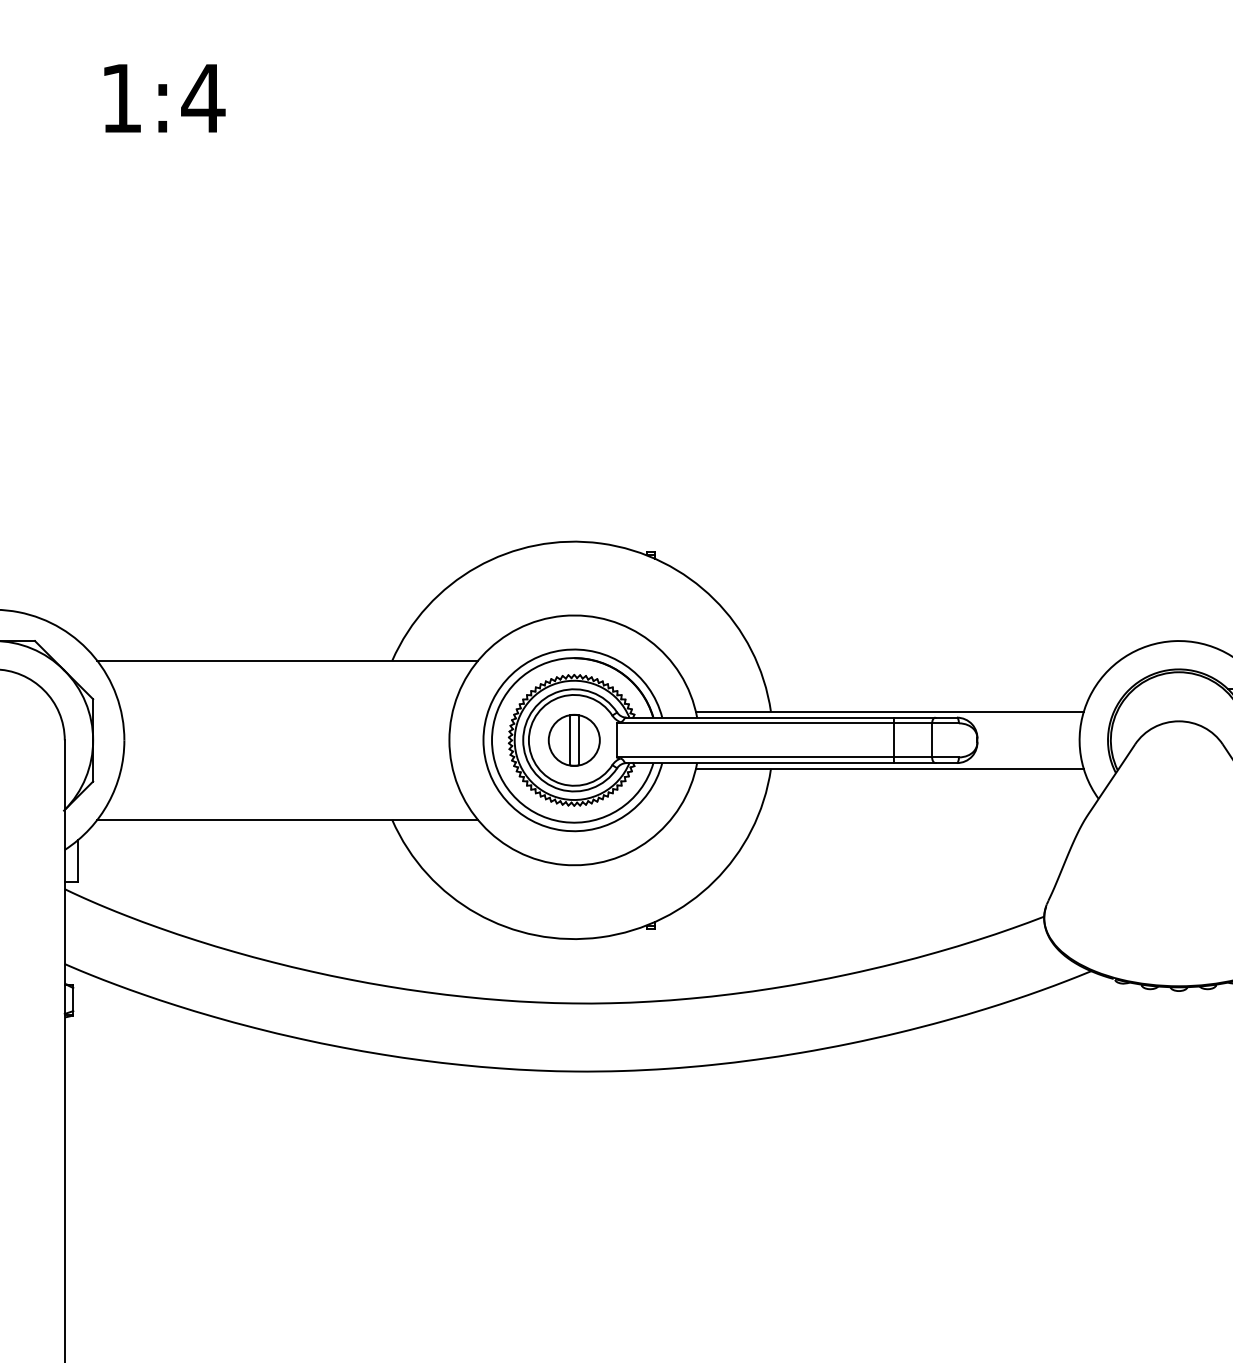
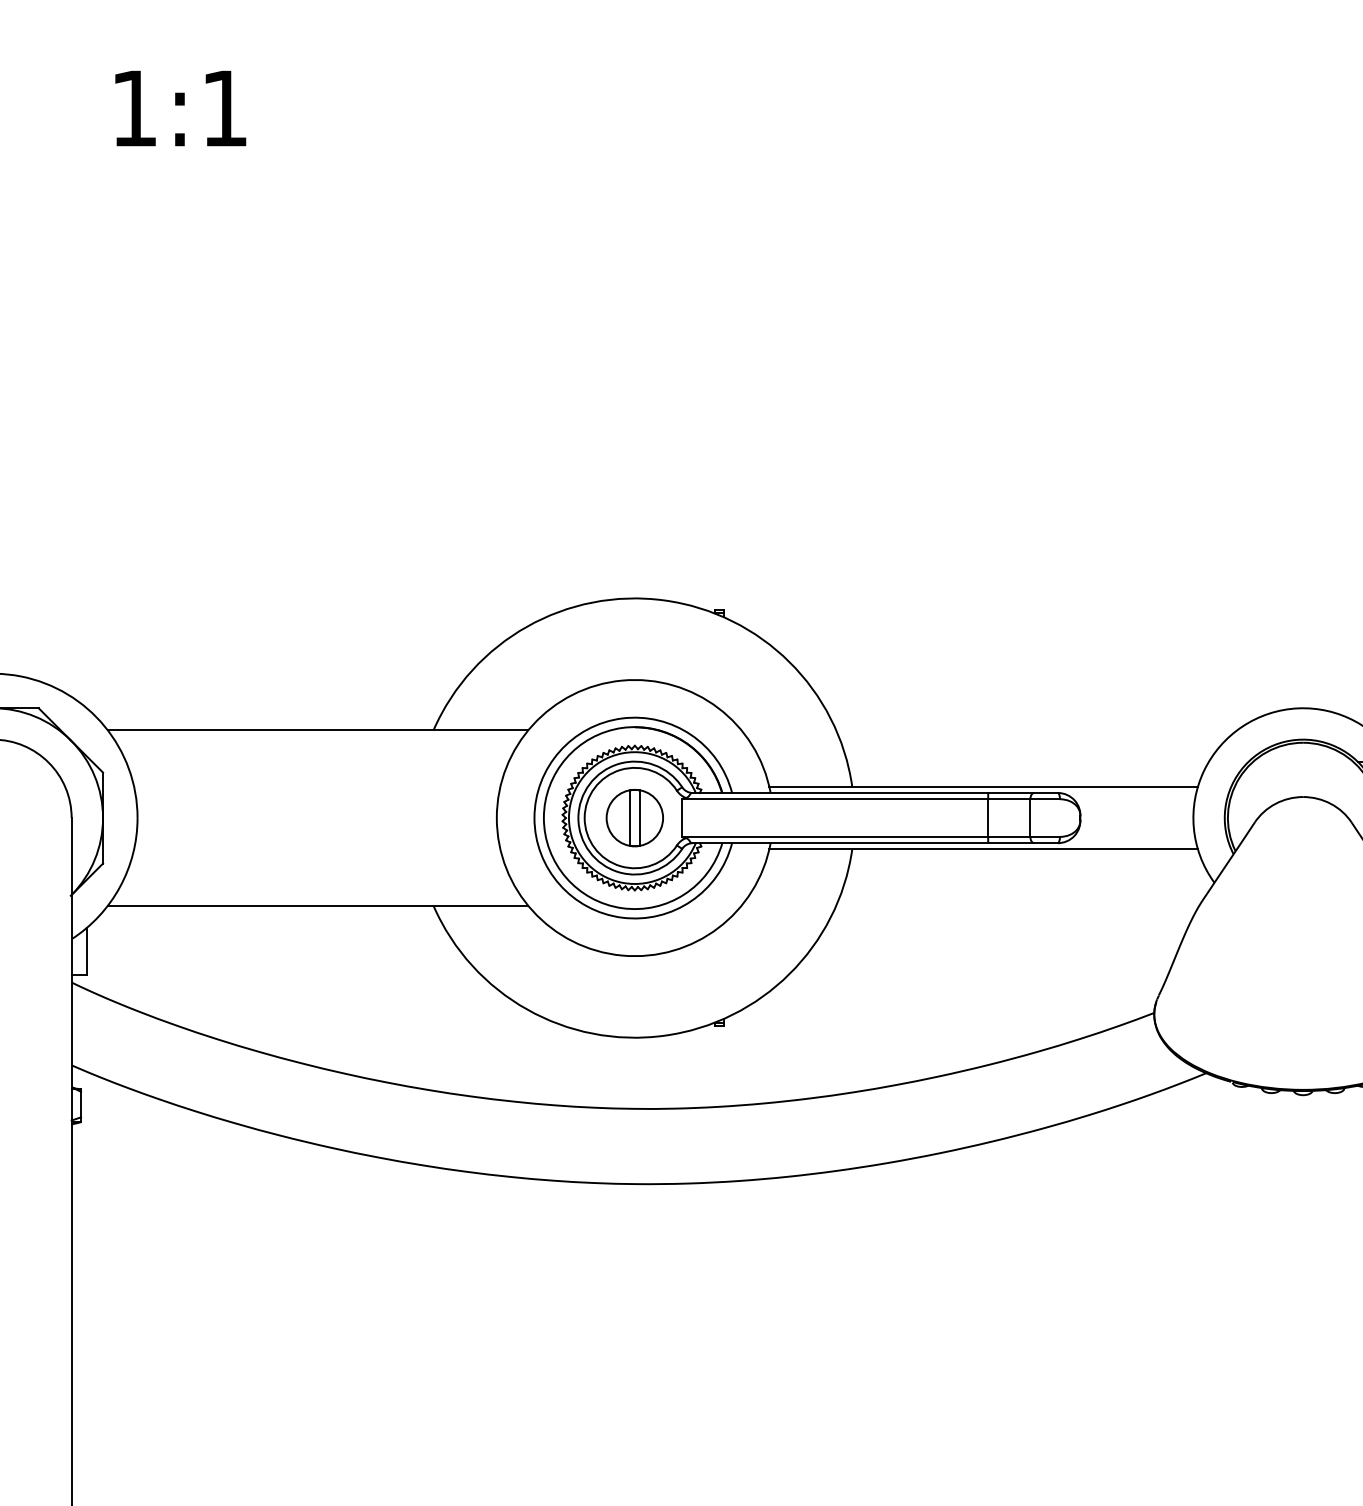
text: (203, 98) -> (224, 108), 1:4 -> 1:1

